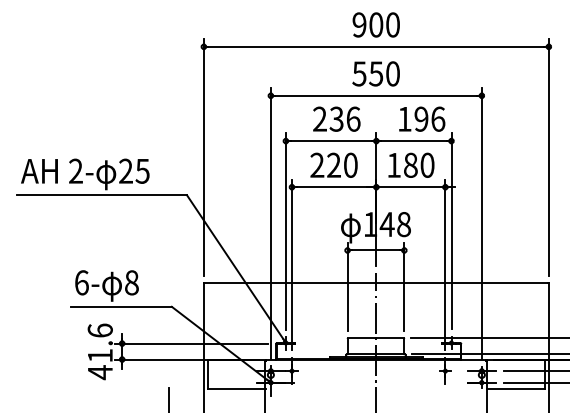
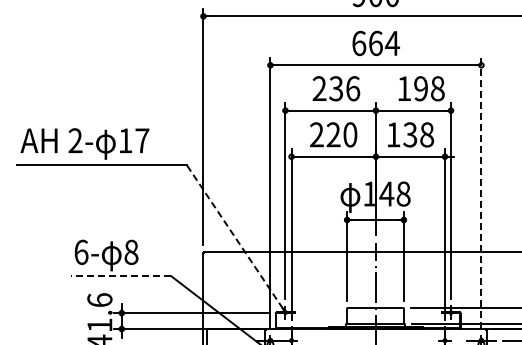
text: (376, 73) -> (376, 43), 550 -> 664
text: (438, 118) -> (438, 88), 196 -> 198
text: (418, 164) -> (418, 134), 180 -> 138
text: (134, 170) -> (134, 140), 25 -> 17
line: (481, 223) -> (481, 193), solid -> dashed
line: (235, 267) -> (235, 237), solid -> dashed
line: (121, 306) -> (121, 276), solid -> dashed

